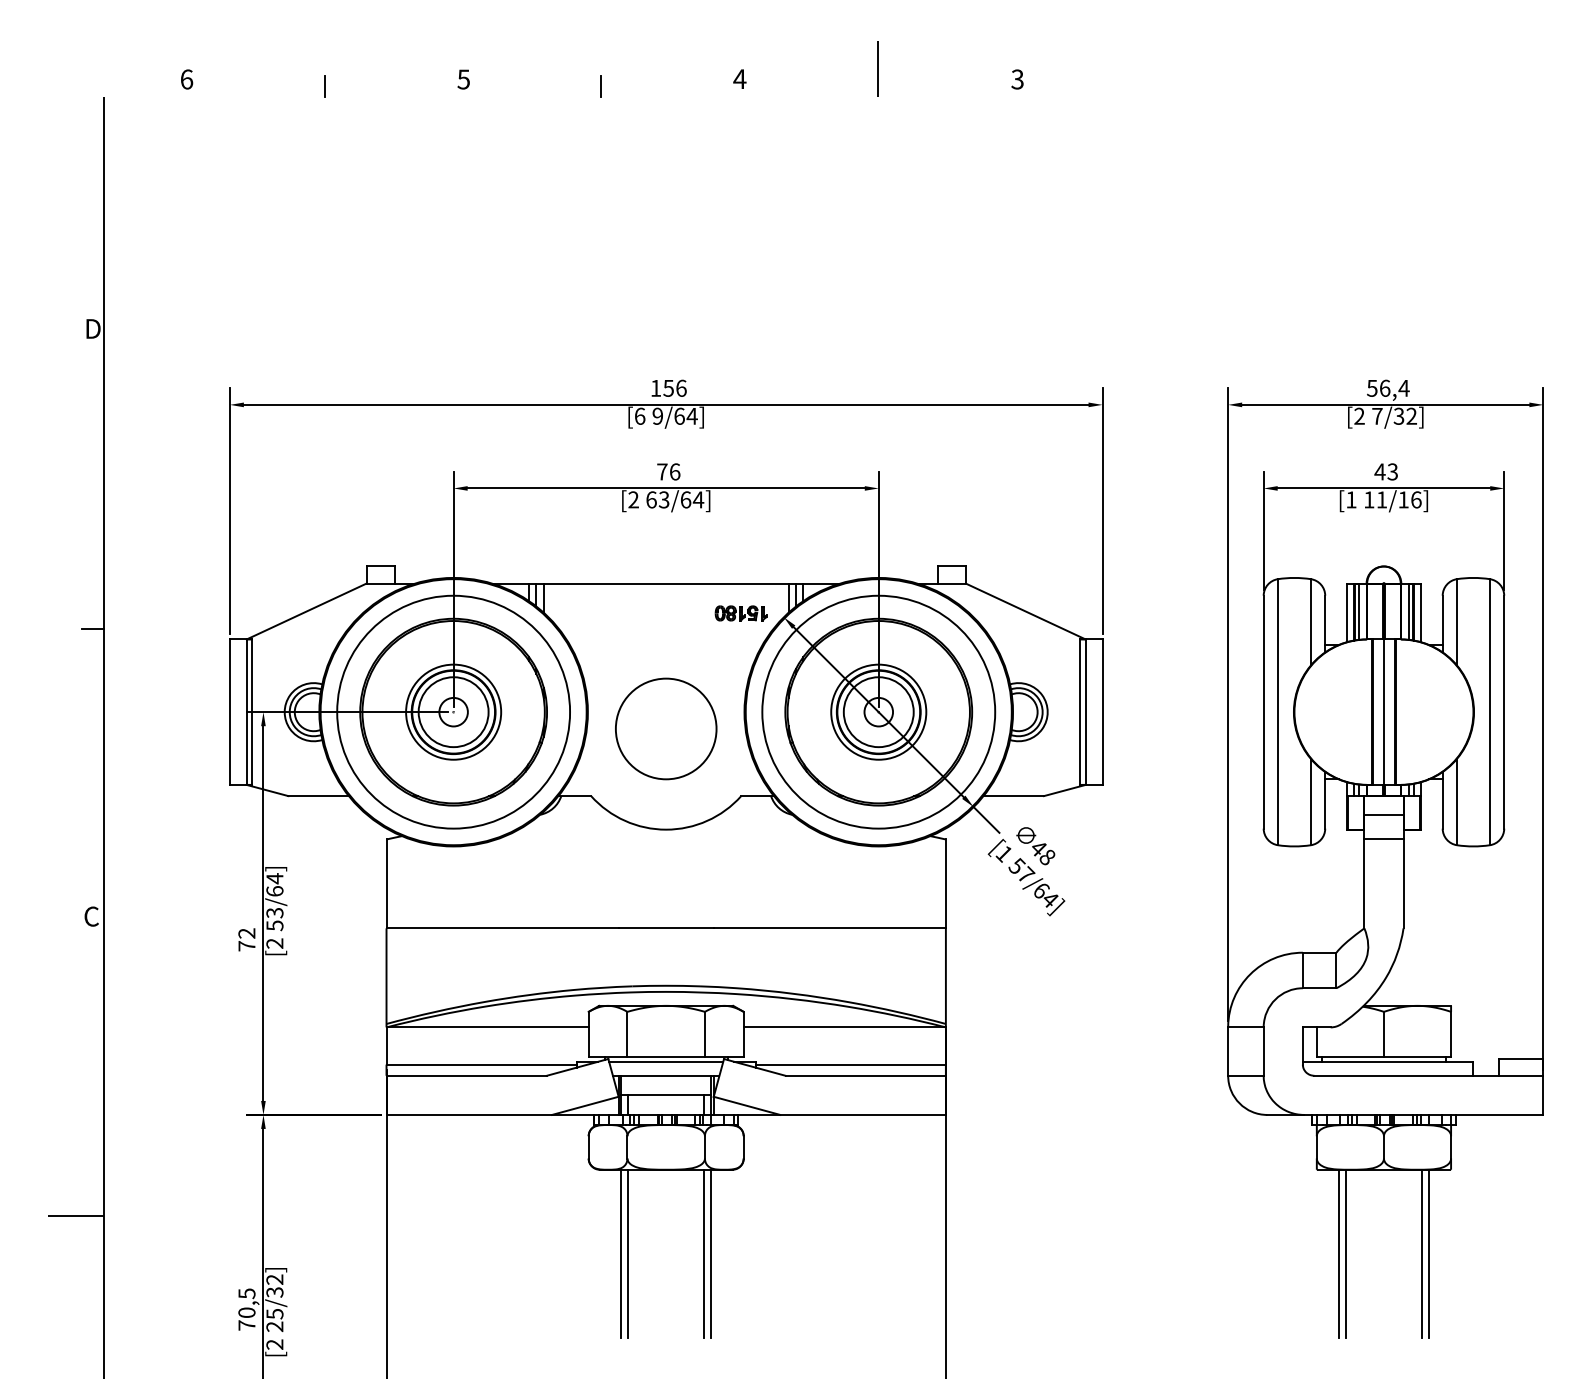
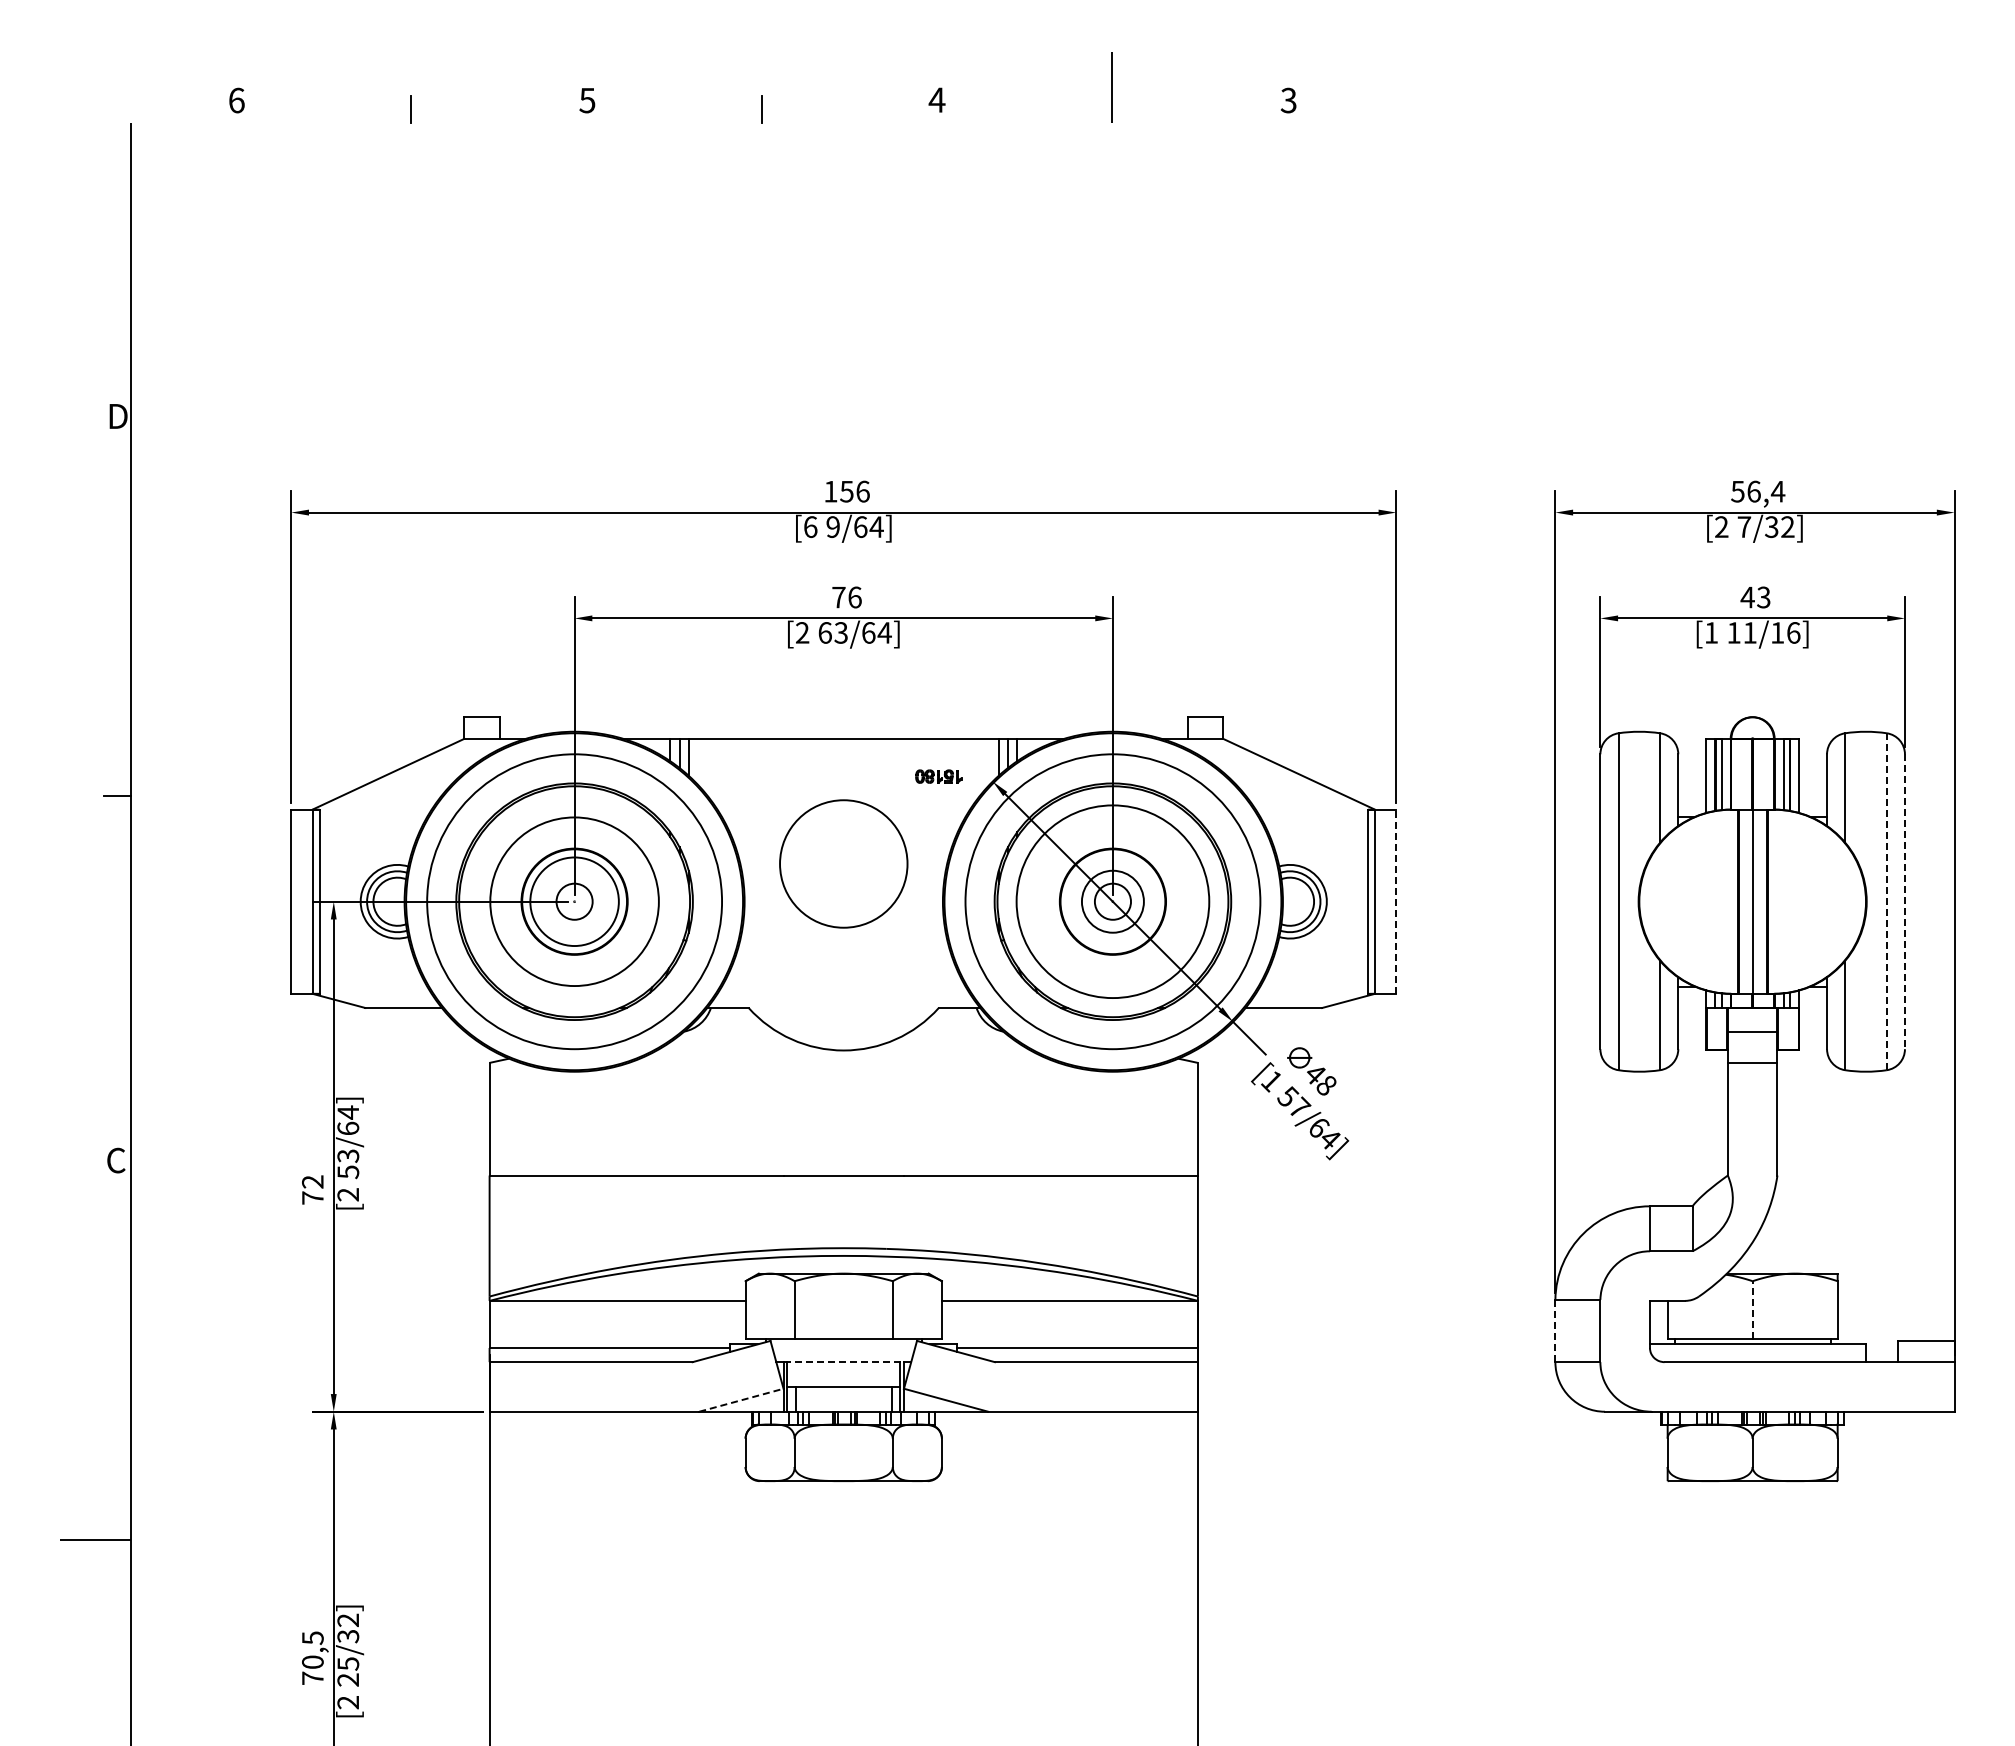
part: (741, 613) -> (938, 776), size x0.7
circle: (453, 712) -> (574, 901), size x1.4
circle: (878, 712) -> (1112, 901), size x0.7
circle: (878, 712) -> (1112, 901), size x1.6
line: (1102, 712) -> (1396, 901), solid -> dashed
line: (1489, 712) -> (1886, 902), solid -> dashed
line: (1503, 712) -> (1904, 902), solid -> dashed
circle: (665, 728) -> (843, 863), moved
line: (1383, 1034) -> (1752, 1310), solid -> dashed
line: (1228, 1051) -> (1555, 1331), solid -> dashed
line: (665, 1061) -> (843, 1344), removed
line: (666, 1076) -> (844, 1362), solid -> dashed
line: (585, 1106) -> (741, 1400), solid -> dashed
line: (621, 1253) -> (787, 1587), removed
line: (628, 1253) -> (795, 1587), removed
line: (703, 1253) -> (891, 1587), removed
line: (711, 1253) -> (900, 1587), removed
line: (1339, 1253) -> (1696, 1587), removed
line: (1345, 1253) -> (1704, 1587), removed
line: (1421, 1253) -> (1800, 1587), removed
line: (1428, 1253) -> (1809, 1587), removed

